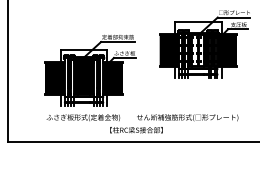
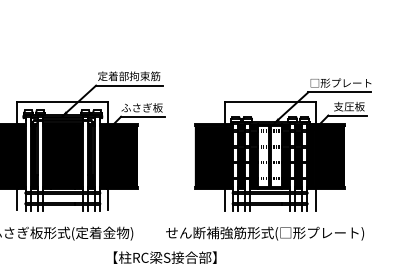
part: (204, 44) -> (282, 145), moved

